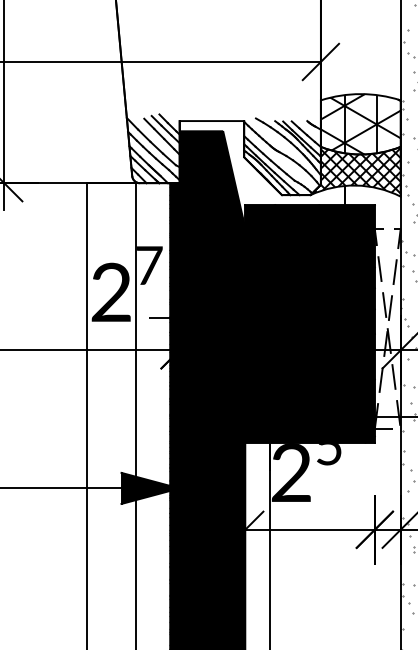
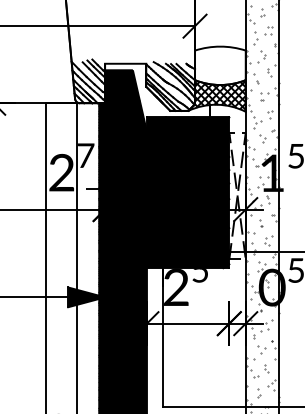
hatch: (360, 123) -> (220, 65), removed

